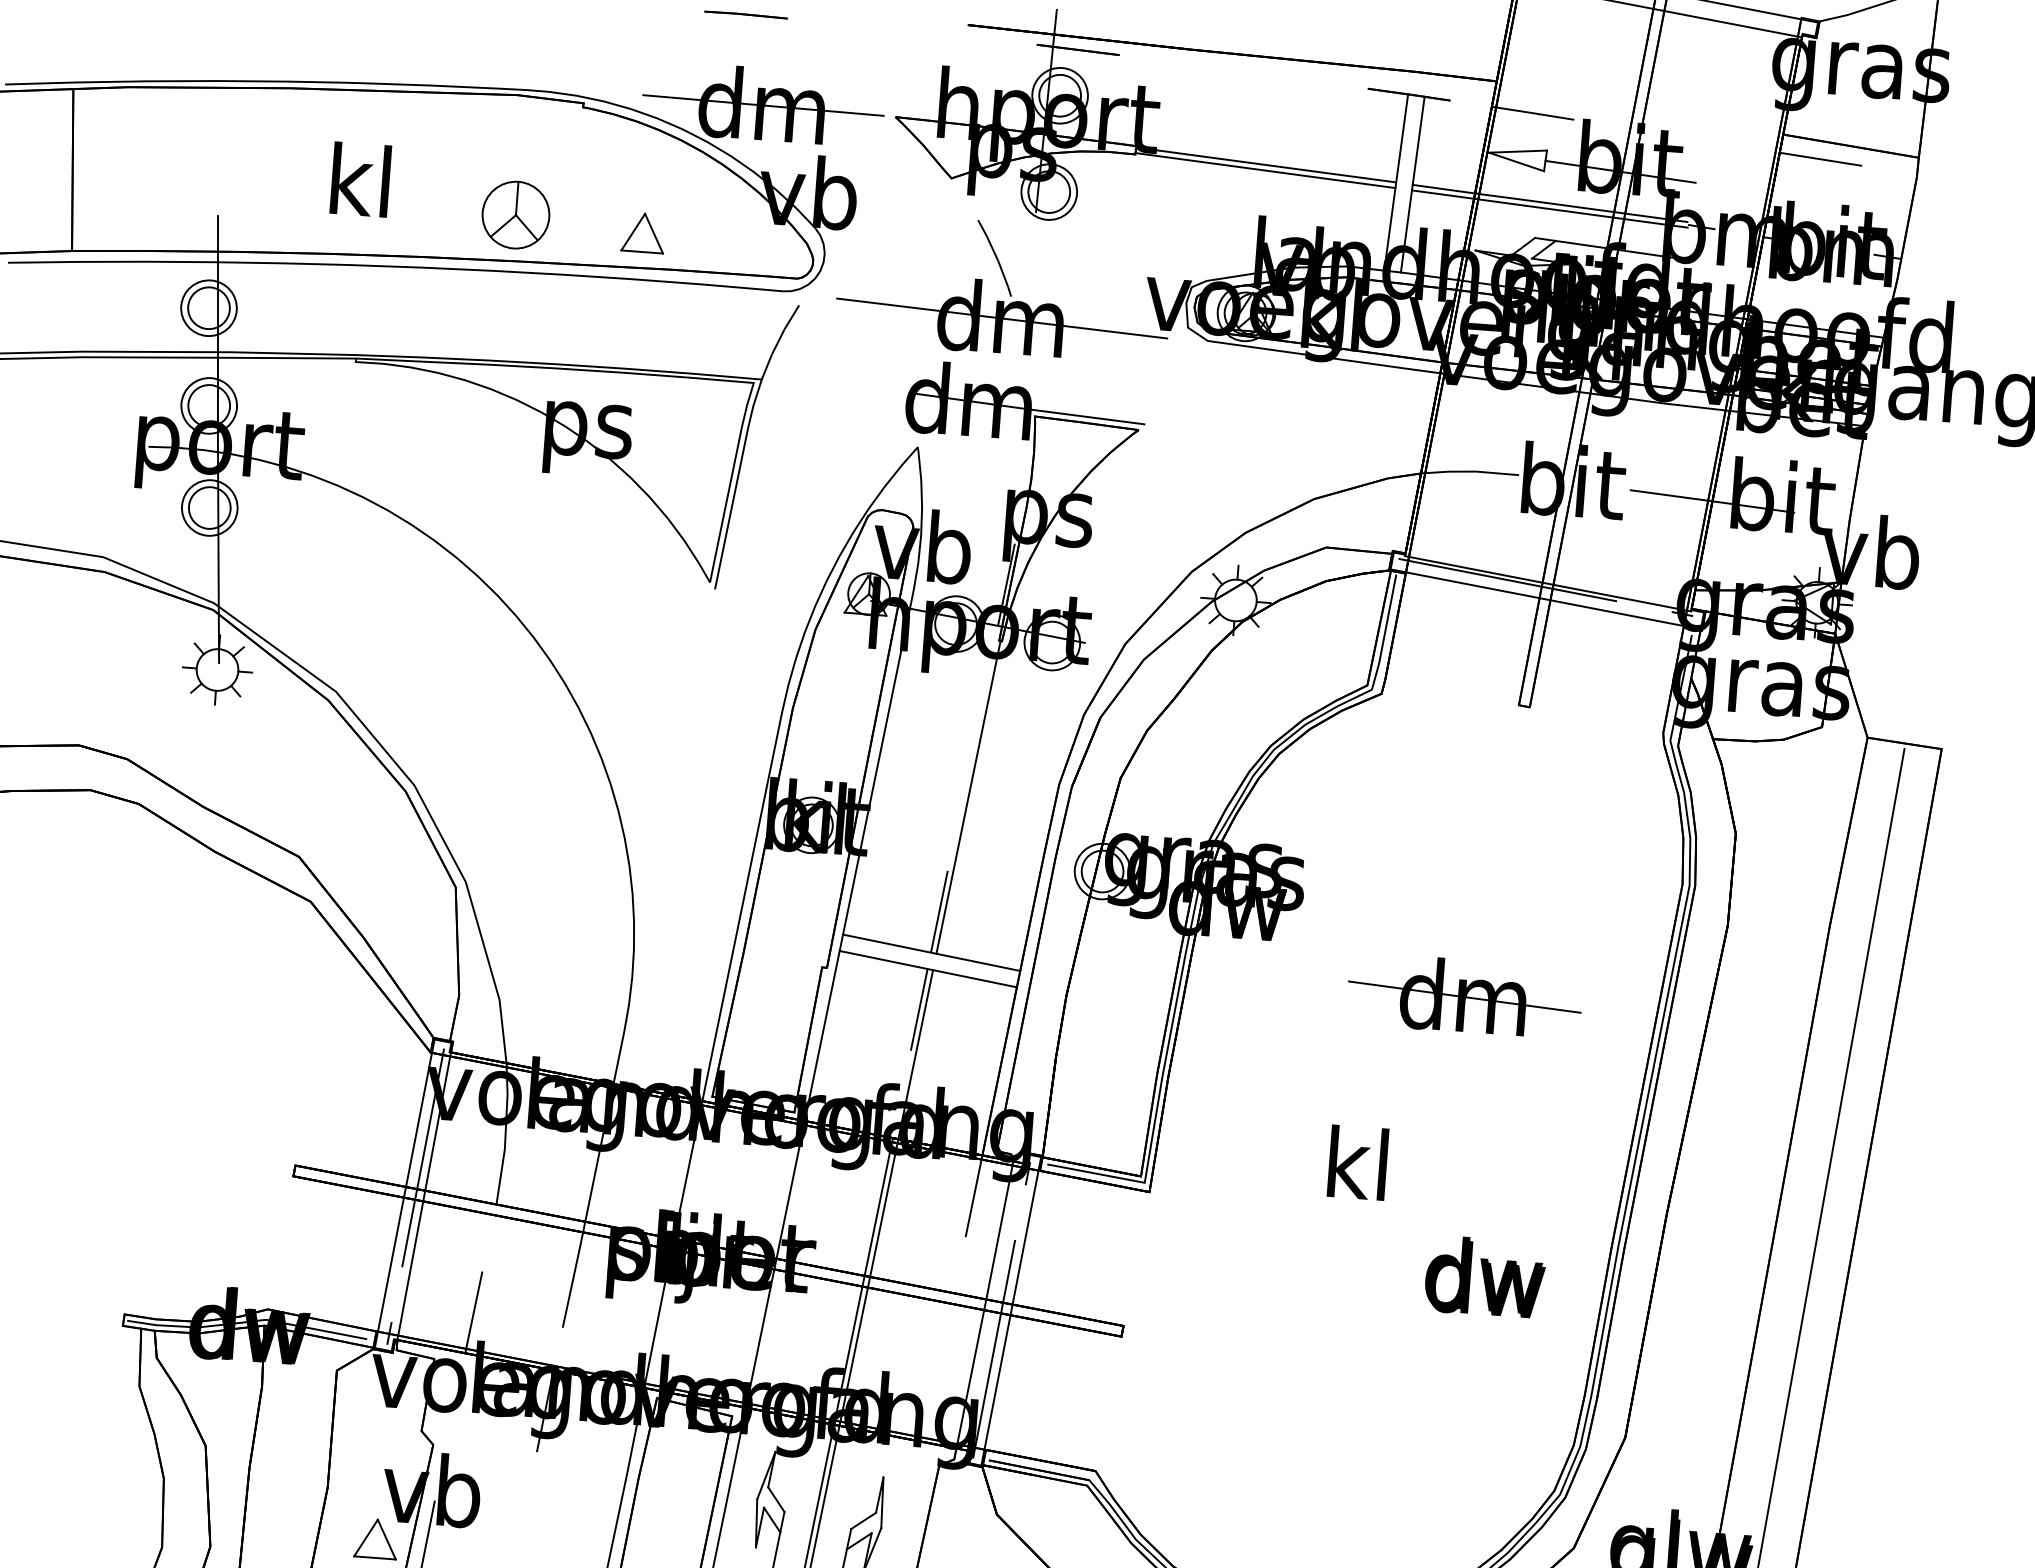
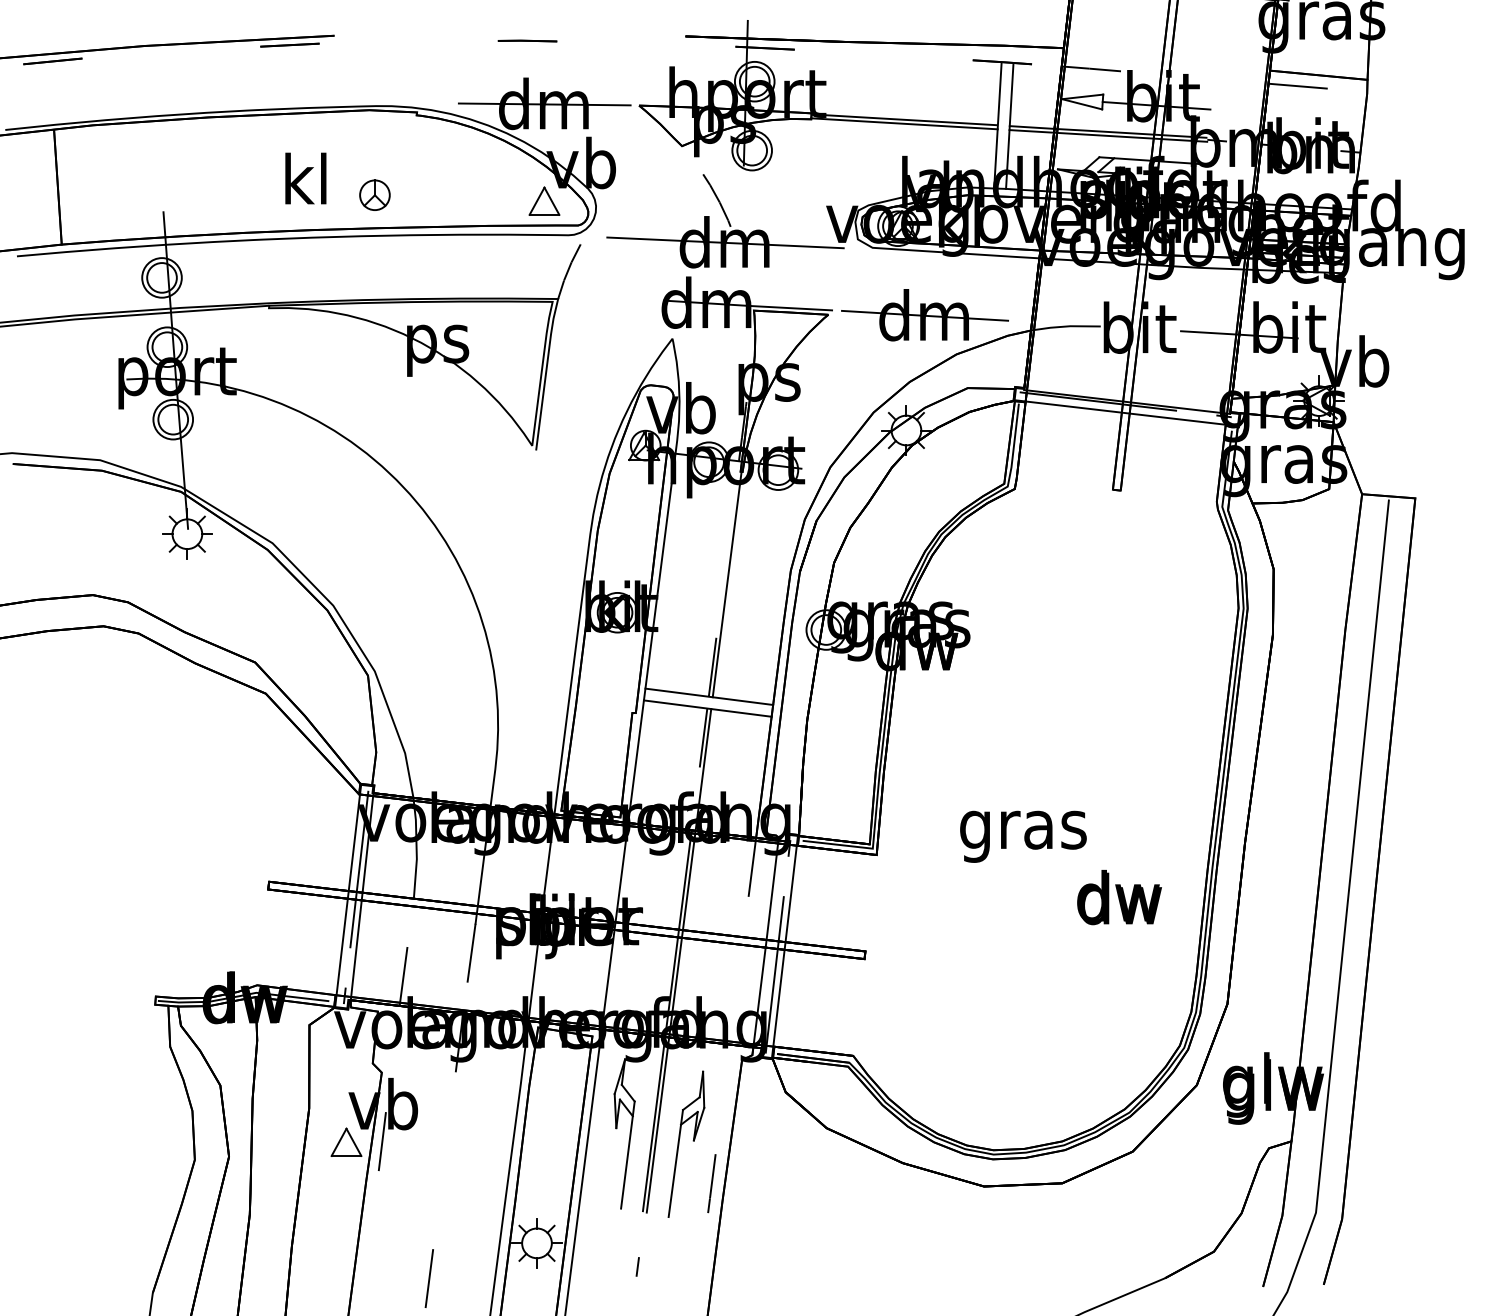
text: (360, 179) -> (305, 178), moved
part: (515, 213) -> (374, 194), size x0.62
part: (643, 231) -> (544, 200), moved
part: (1464, 996) -> (924, 315), moved
text: (1357, 1171) -> (1023, 829), kl -> gras

